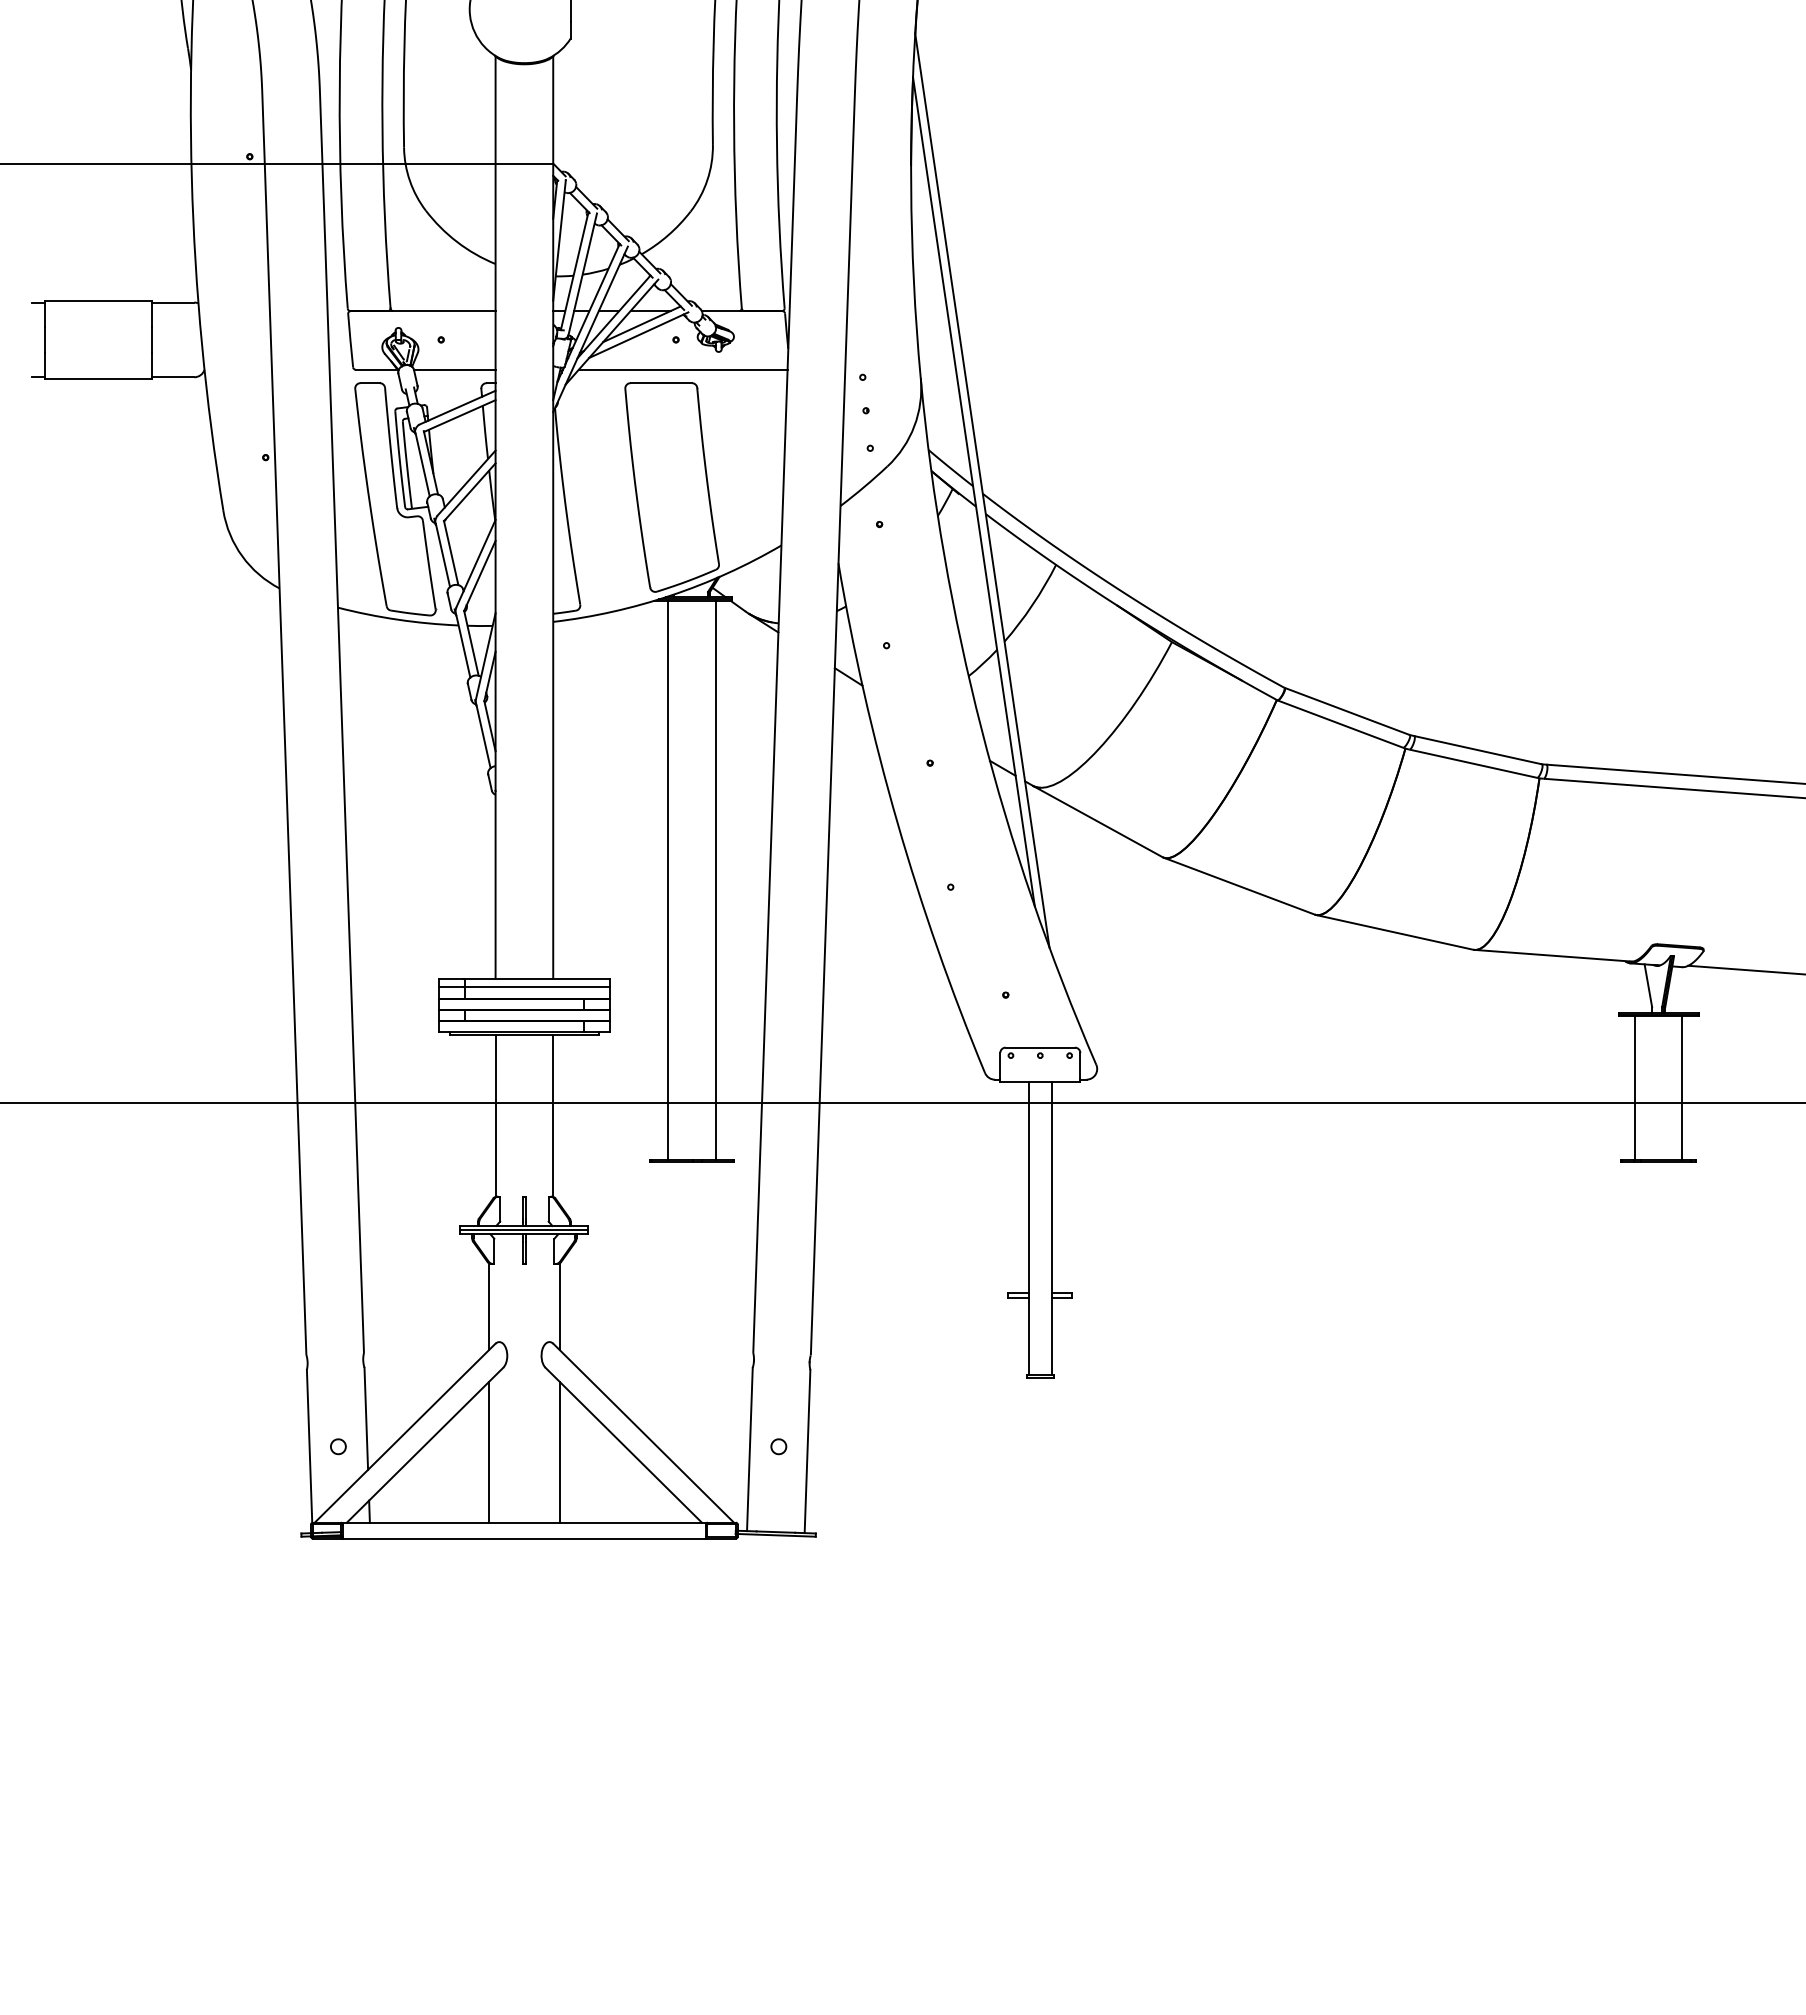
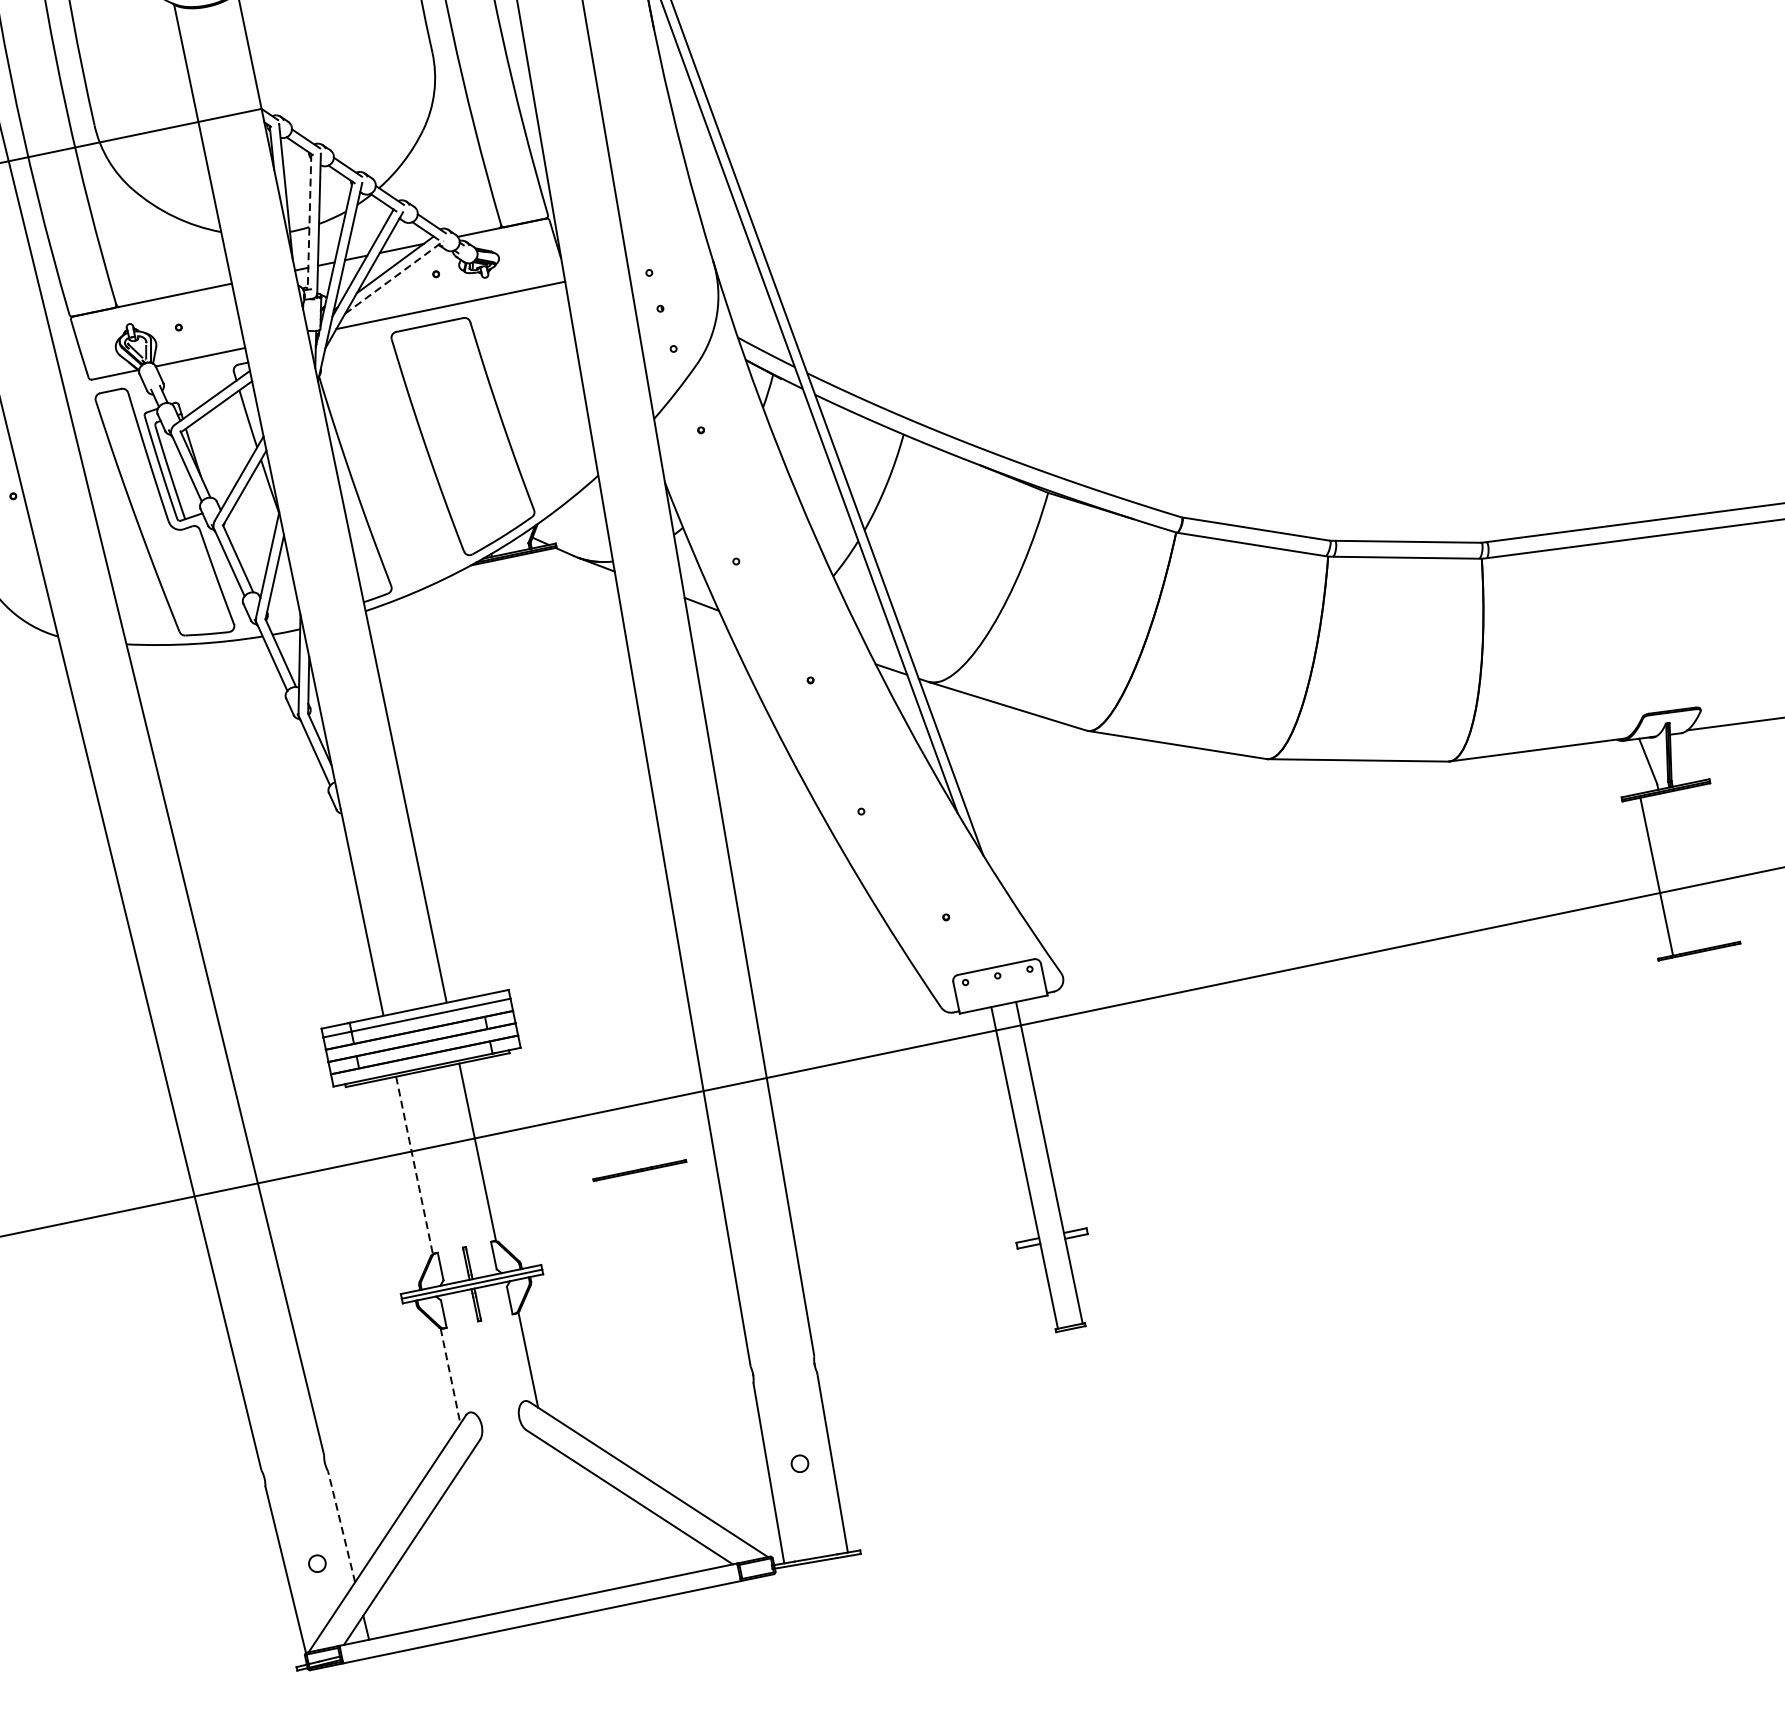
line: (574, 271) -> (309, 222), solid -> dashed
line: (638, 335) -> (394, 277), solid -> dashed
line: (668, 880) -> (550, 868), removed
line: (715, 880) -> (602, 857), removed
line: (1682, 1088) -> (1708, 866), removed
line: (495, 1116) -> (414, 1166), solid -> dashed
line: (488, 1306) -> (450, 1375), solid -> dashed
line: (366, 1418) -> (341, 1526), solid -> dashed
line: (488, 1452) -> (483, 1535), removed
line: (559, 1452) -> (560, 1519), removed

